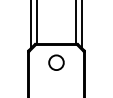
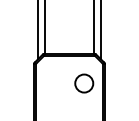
circle: (56, 62) -> (84, 83), moved

